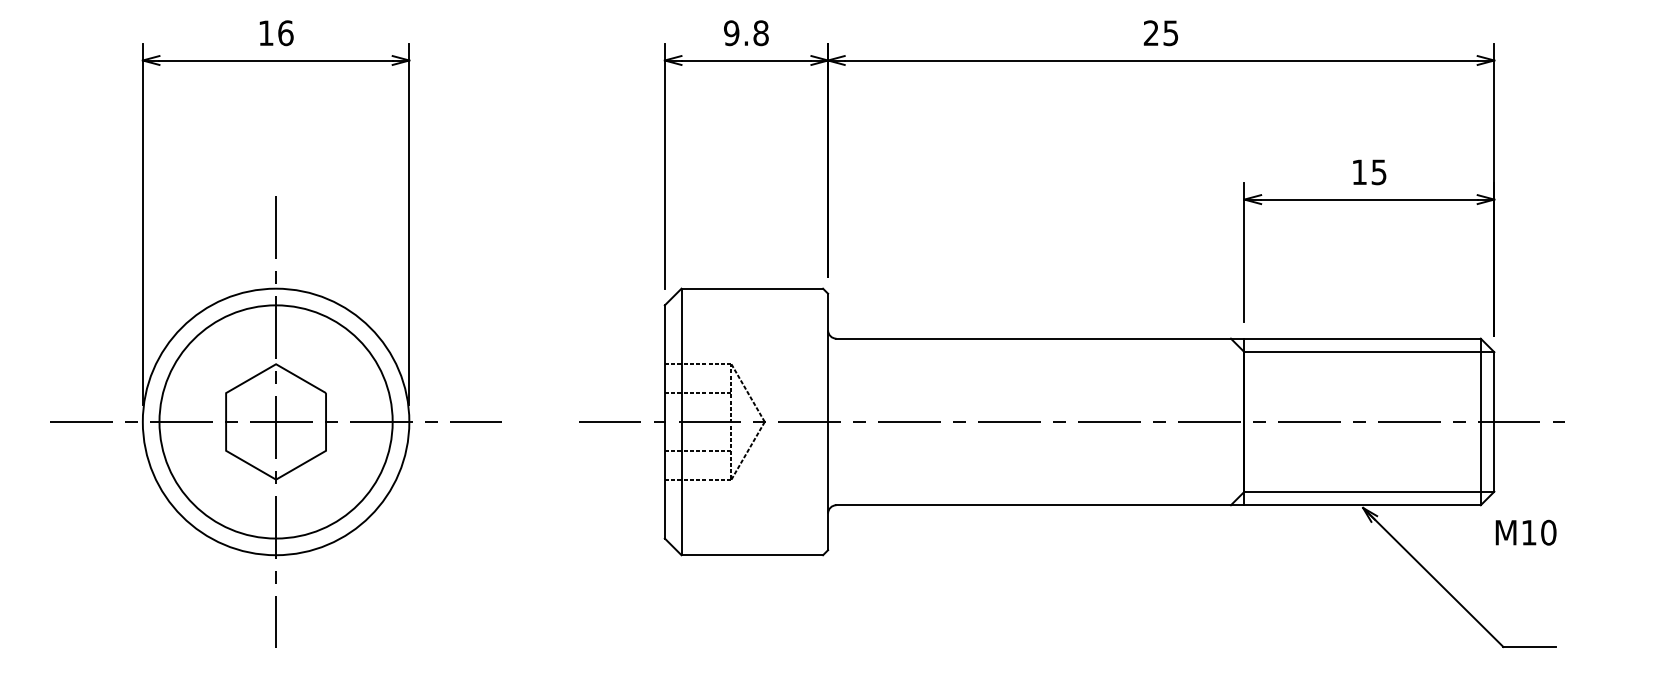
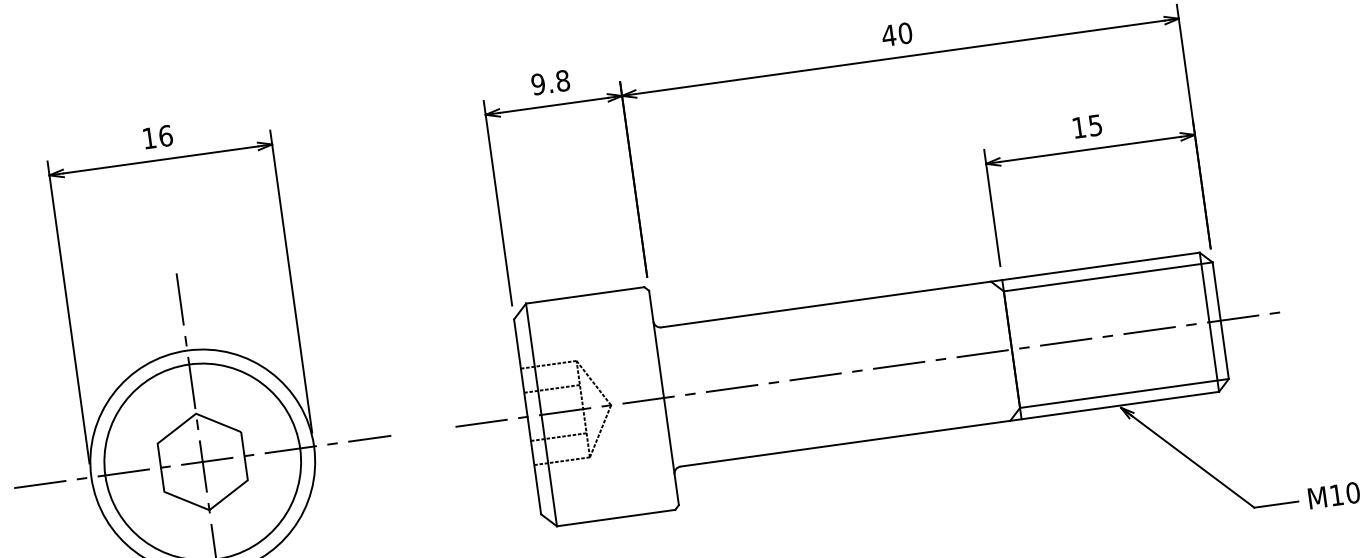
text: (1160, 33) -> (896, 34), 25 -> 40
text: (1525, 532) -> (1333, 495), moved

